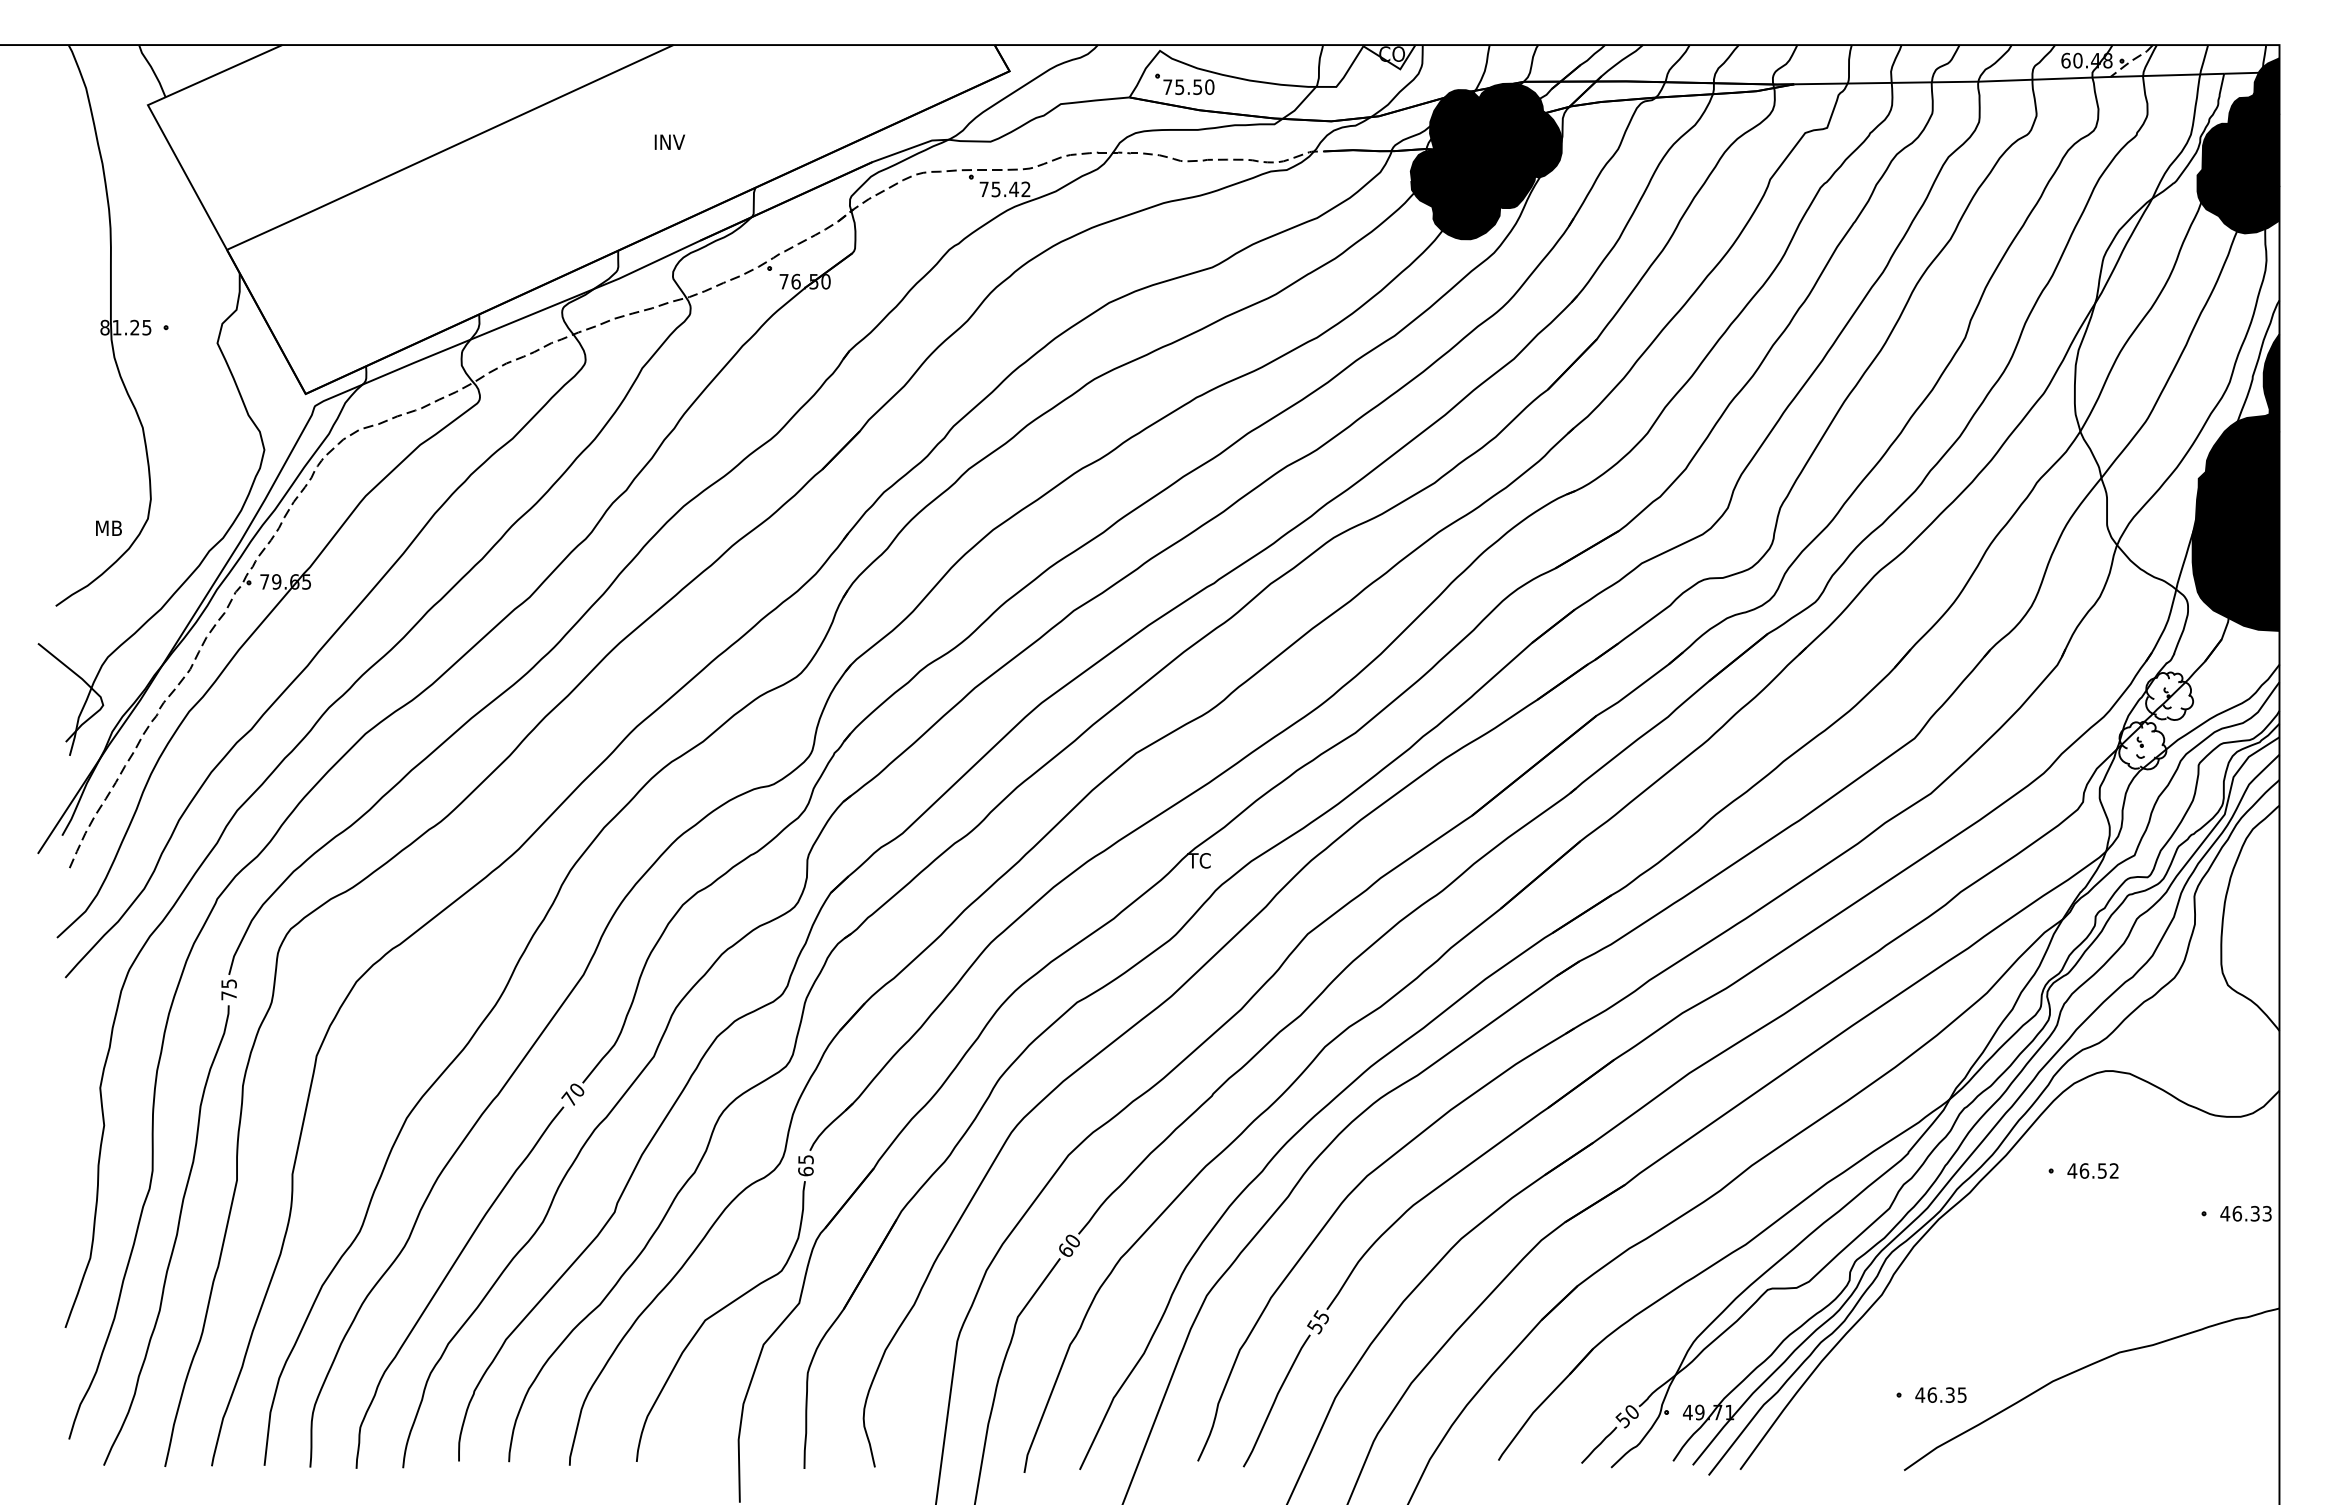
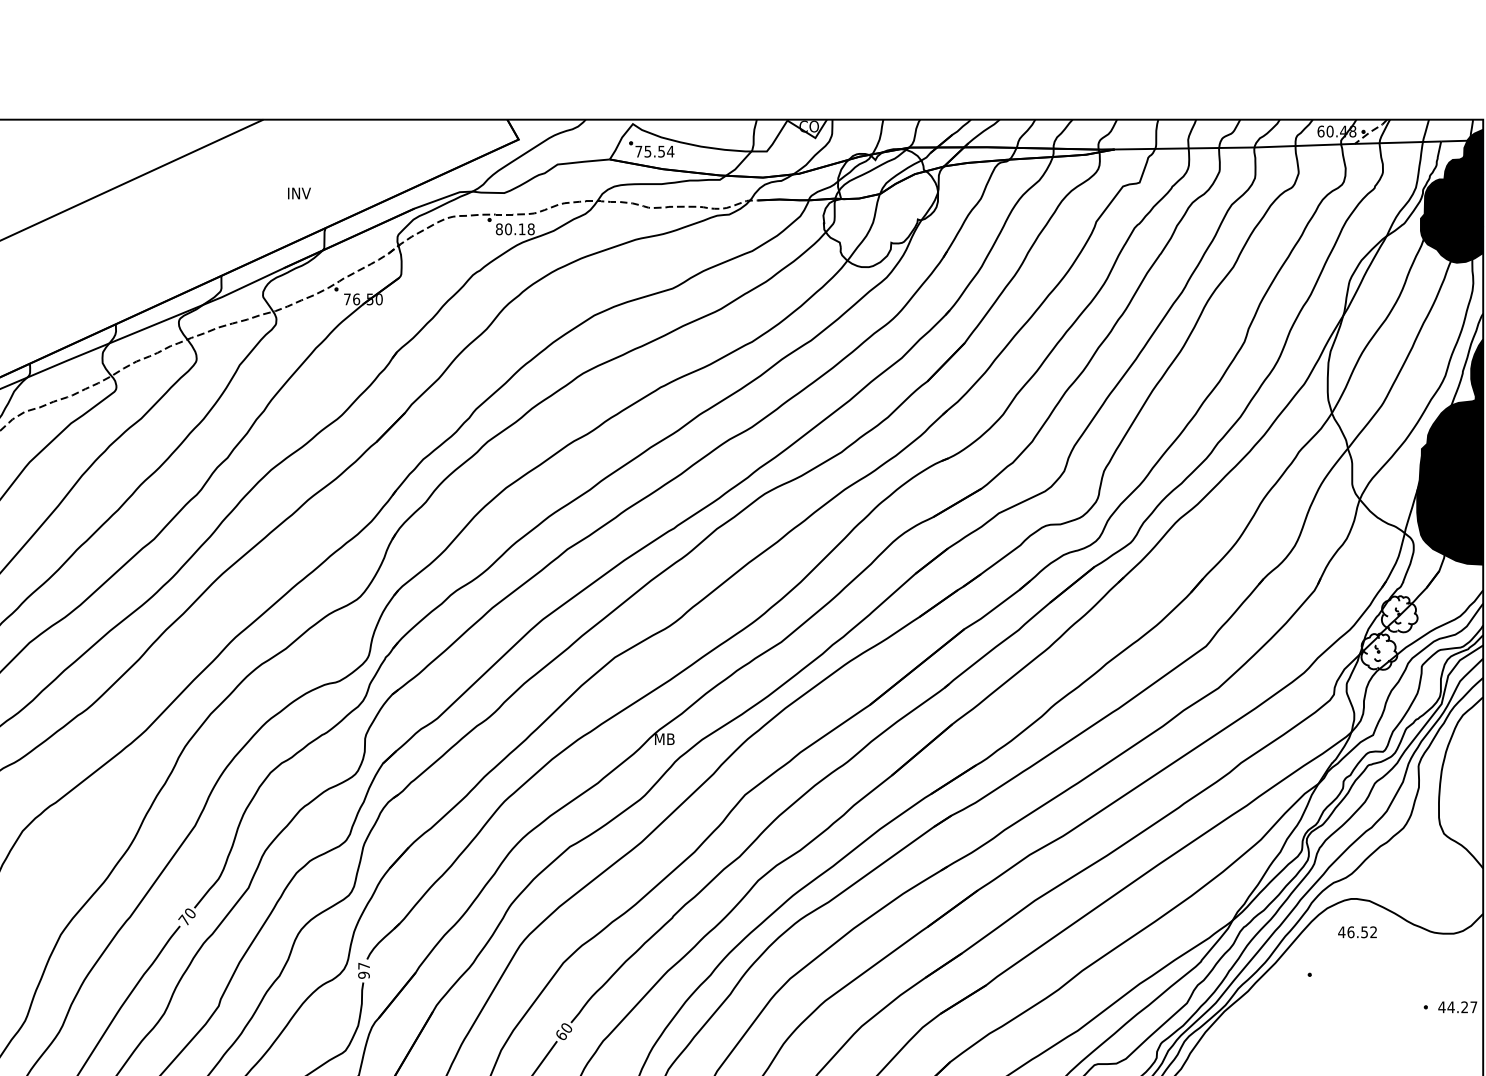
text: (1209, 86) -> (670, 151), 75.50 -> 75.54
text: (669, 141) -> (299, 192), moved
fill: (1485, 161) -> (880, 208), removed
text: (1004, 189) -> (514, 229), 75.42 -> 80.18
text: (1200, 860) -> (663, 739), TC -> MB
text: (805, 1165) -> (363, 970), 65 -> 97
text: (2092, 1170) -> (1357, 931), moved
text: (2251, 1213) -> (1461, 1007), 46.33 -> 44.27

